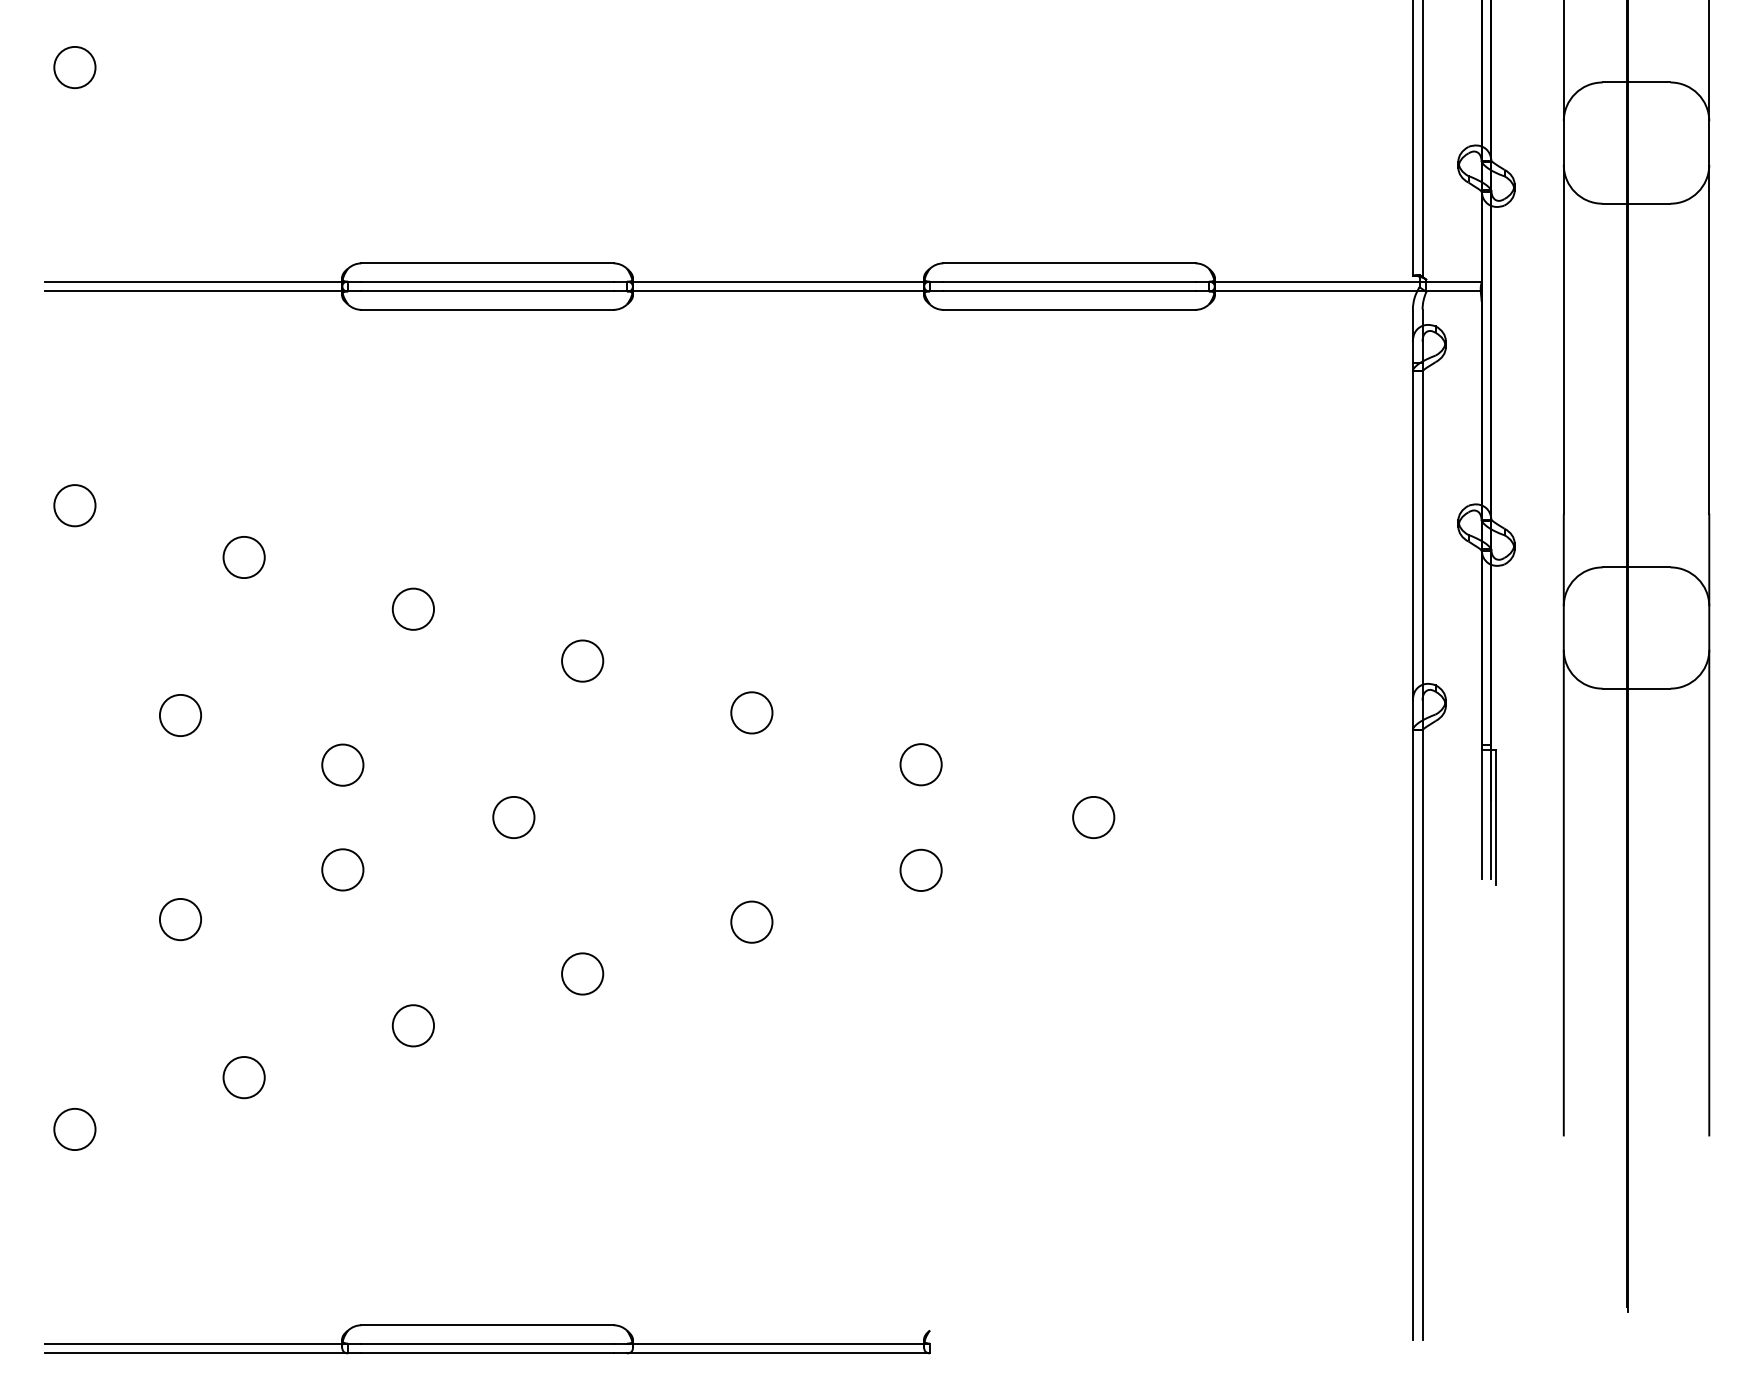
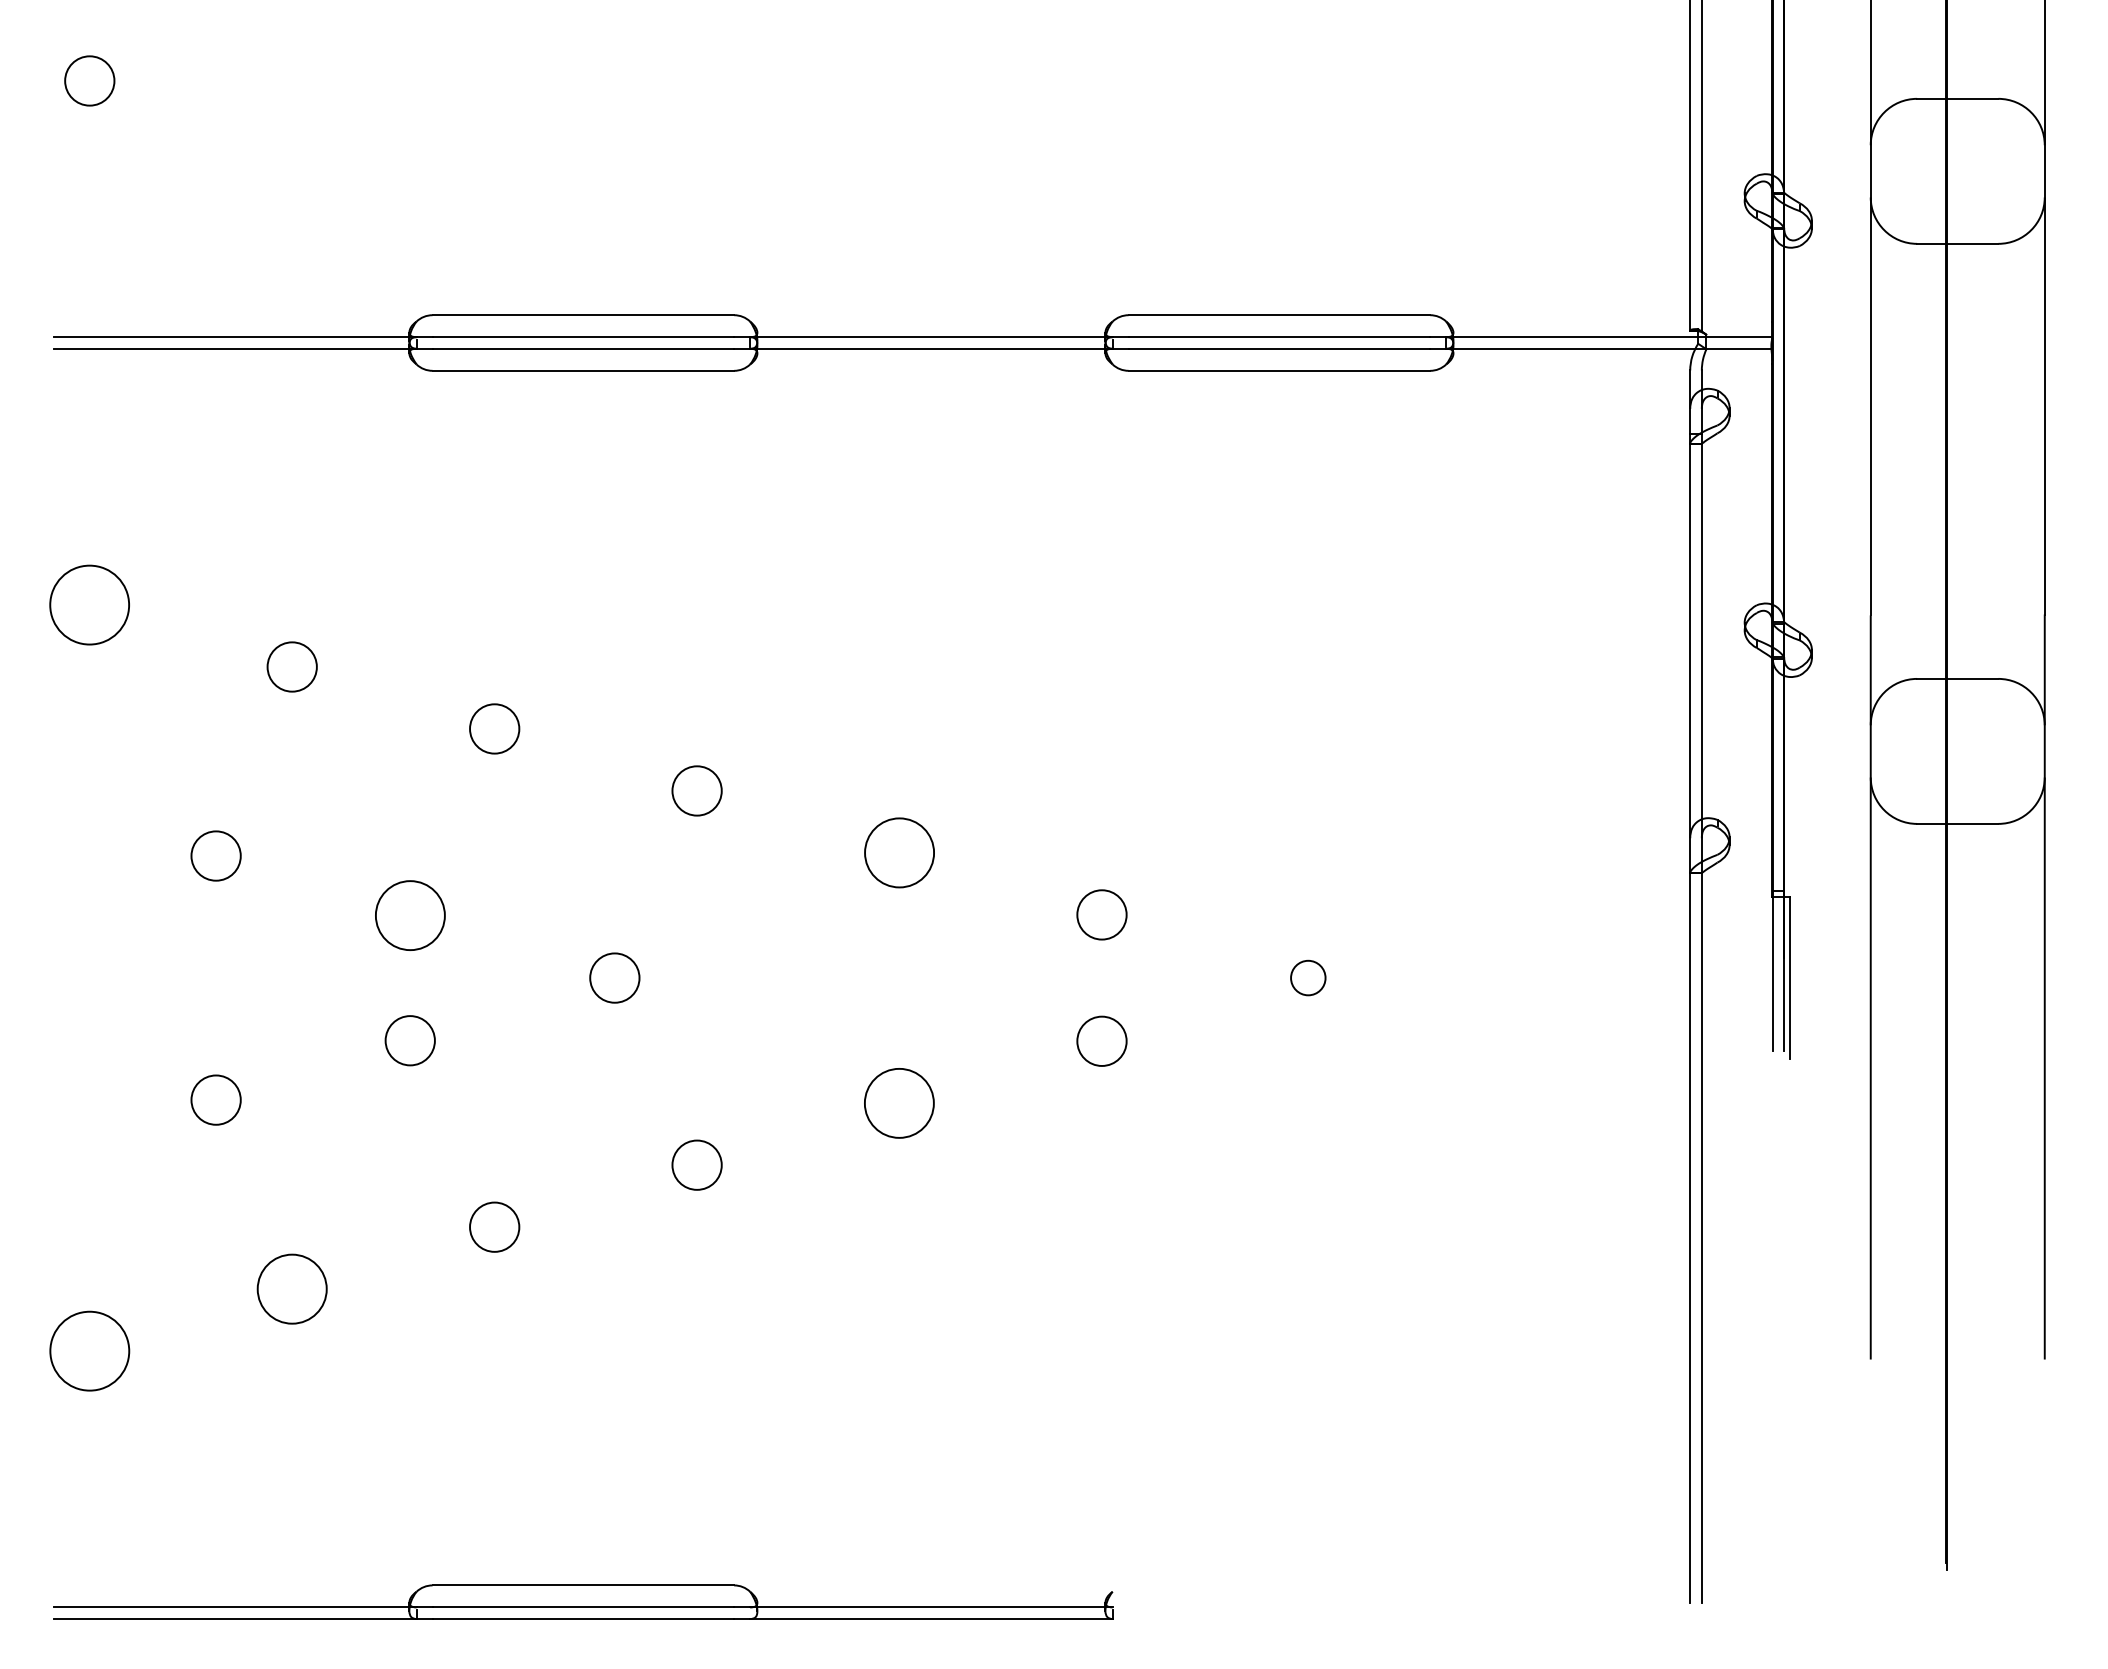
circle: (74, 505) -> (89, 604), size x1.6
circle: (751, 712) -> (899, 852), size x1.4
circle: (342, 764) -> (409, 914), size x1.4
circle: (1092, 817) -> (1307, 977), size x0.7
circle: (751, 921) -> (899, 1102), size x1.4
circle: (243, 1077) -> (291, 1288), size x1.4
circle: (74, 1128) -> (89, 1350), size x1.6

